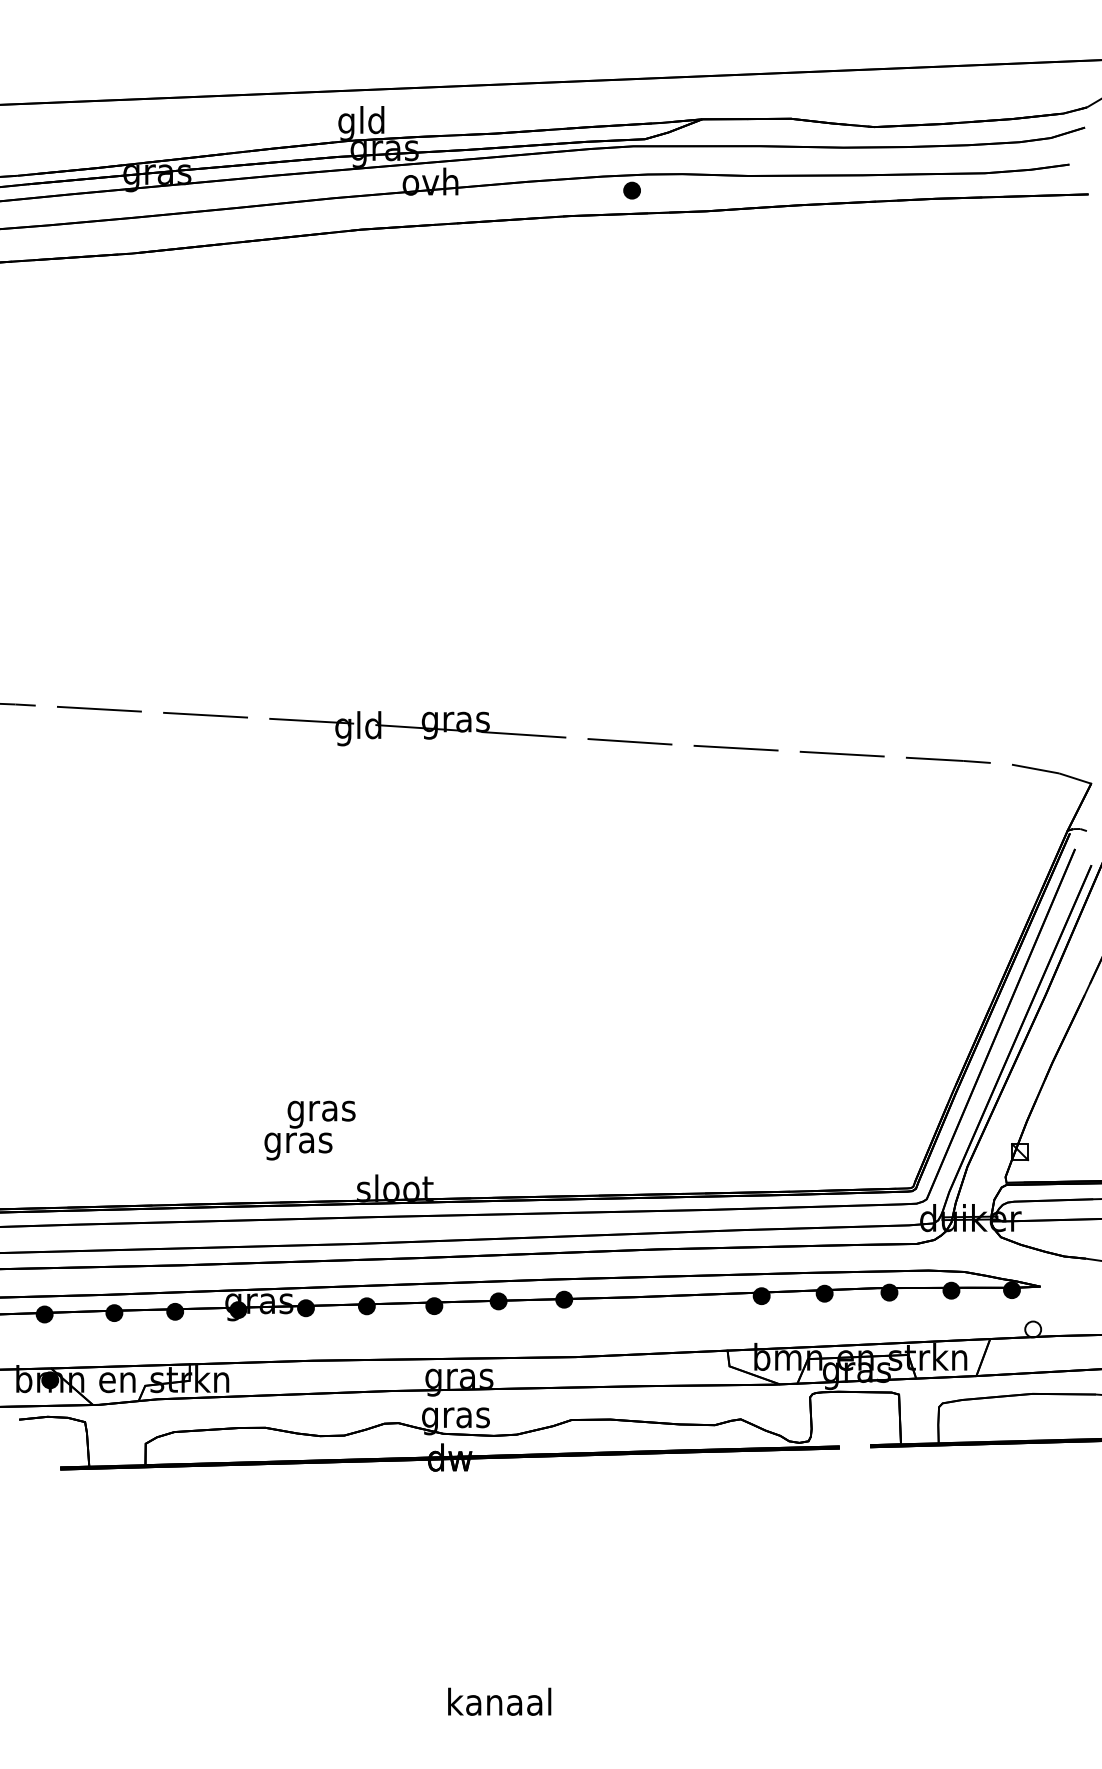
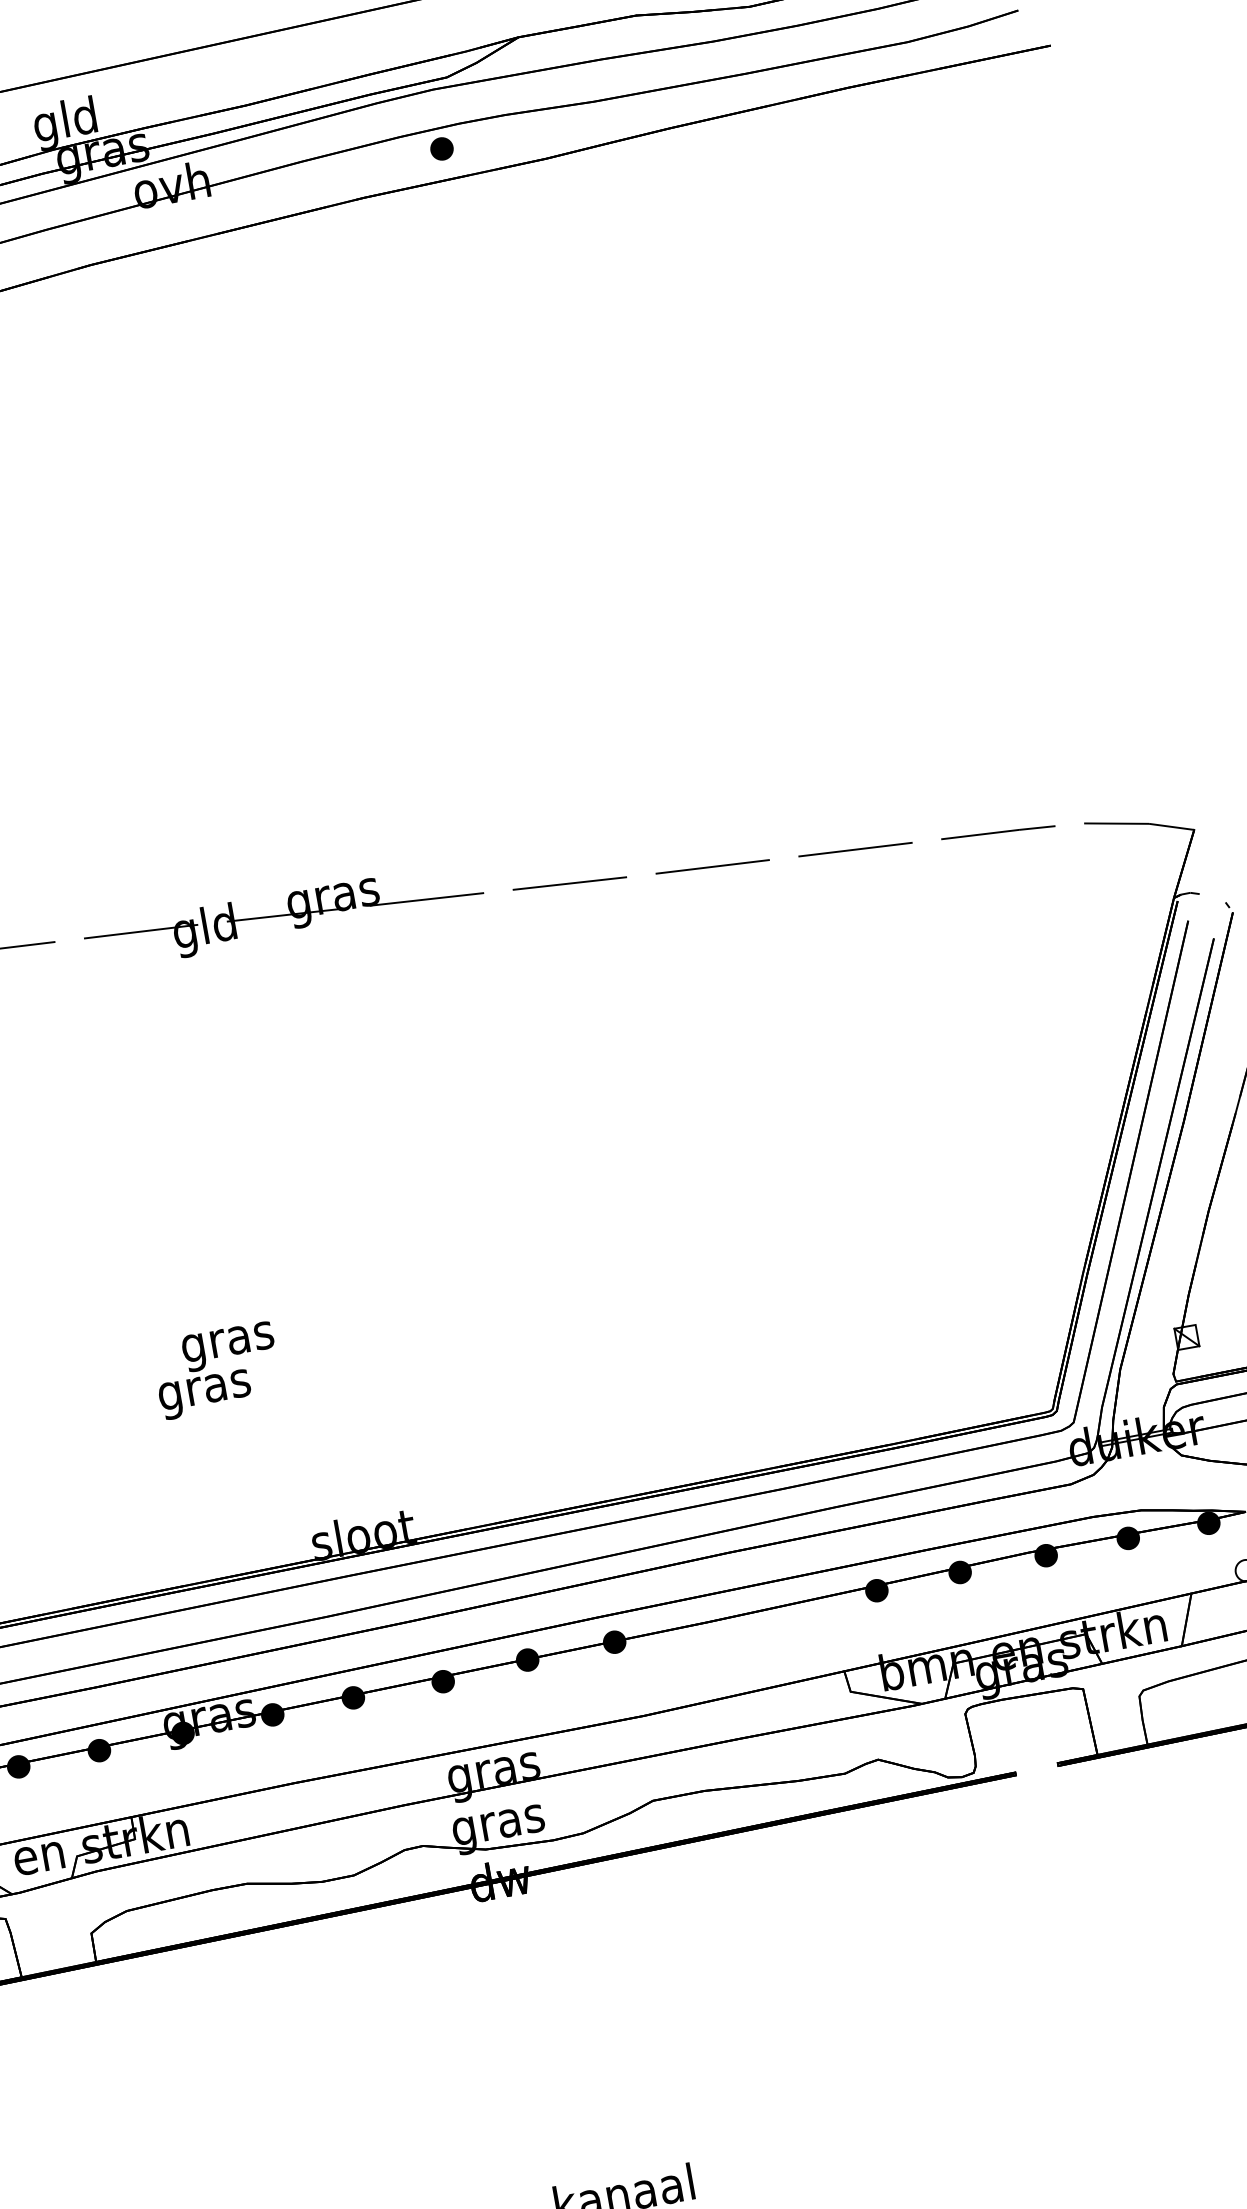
text: (309, 1130) -> (216, 1370), moved

